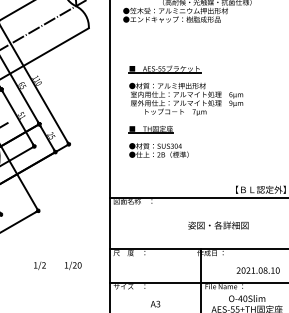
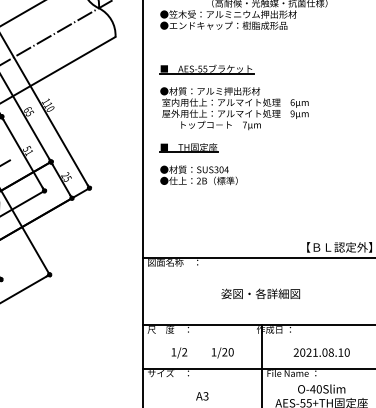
part: (185, 111) -> (233, 124), moved
text: (218, 225) -> (260, 293), moved
text: (57, 265) -> (202, 352), moved
text: (257, 270) -> (320, 352), moved

